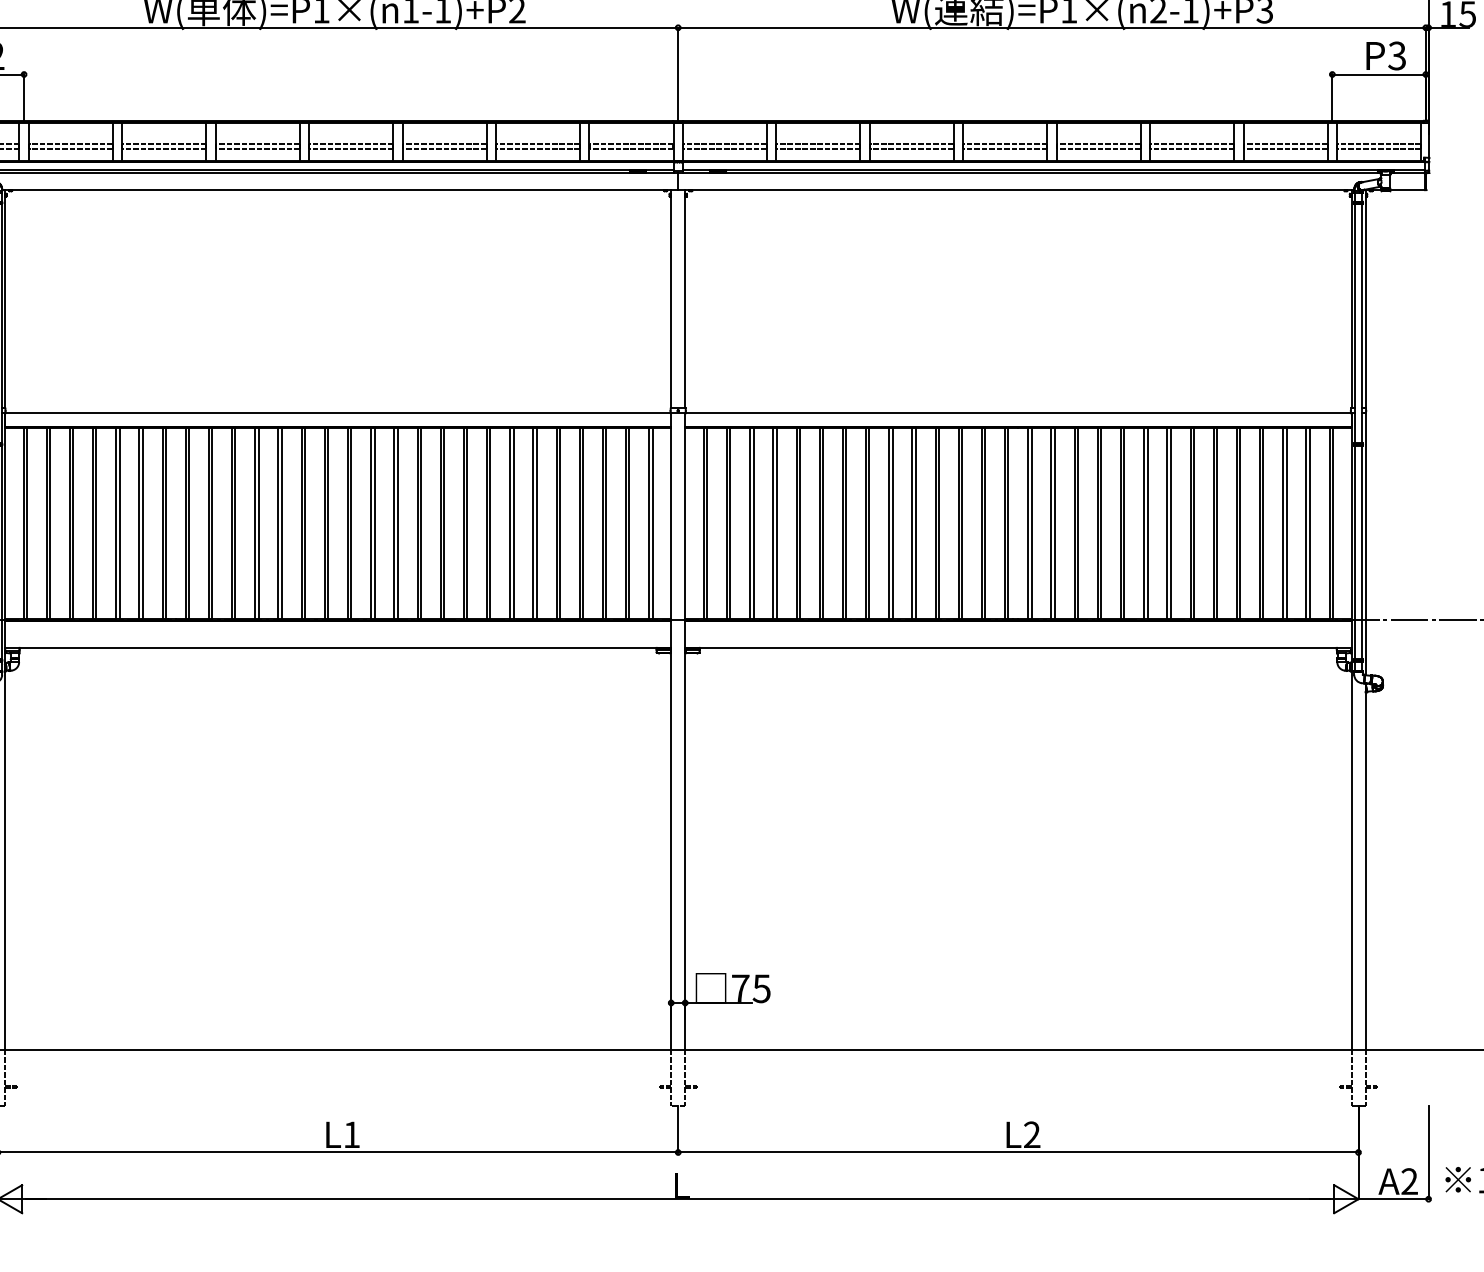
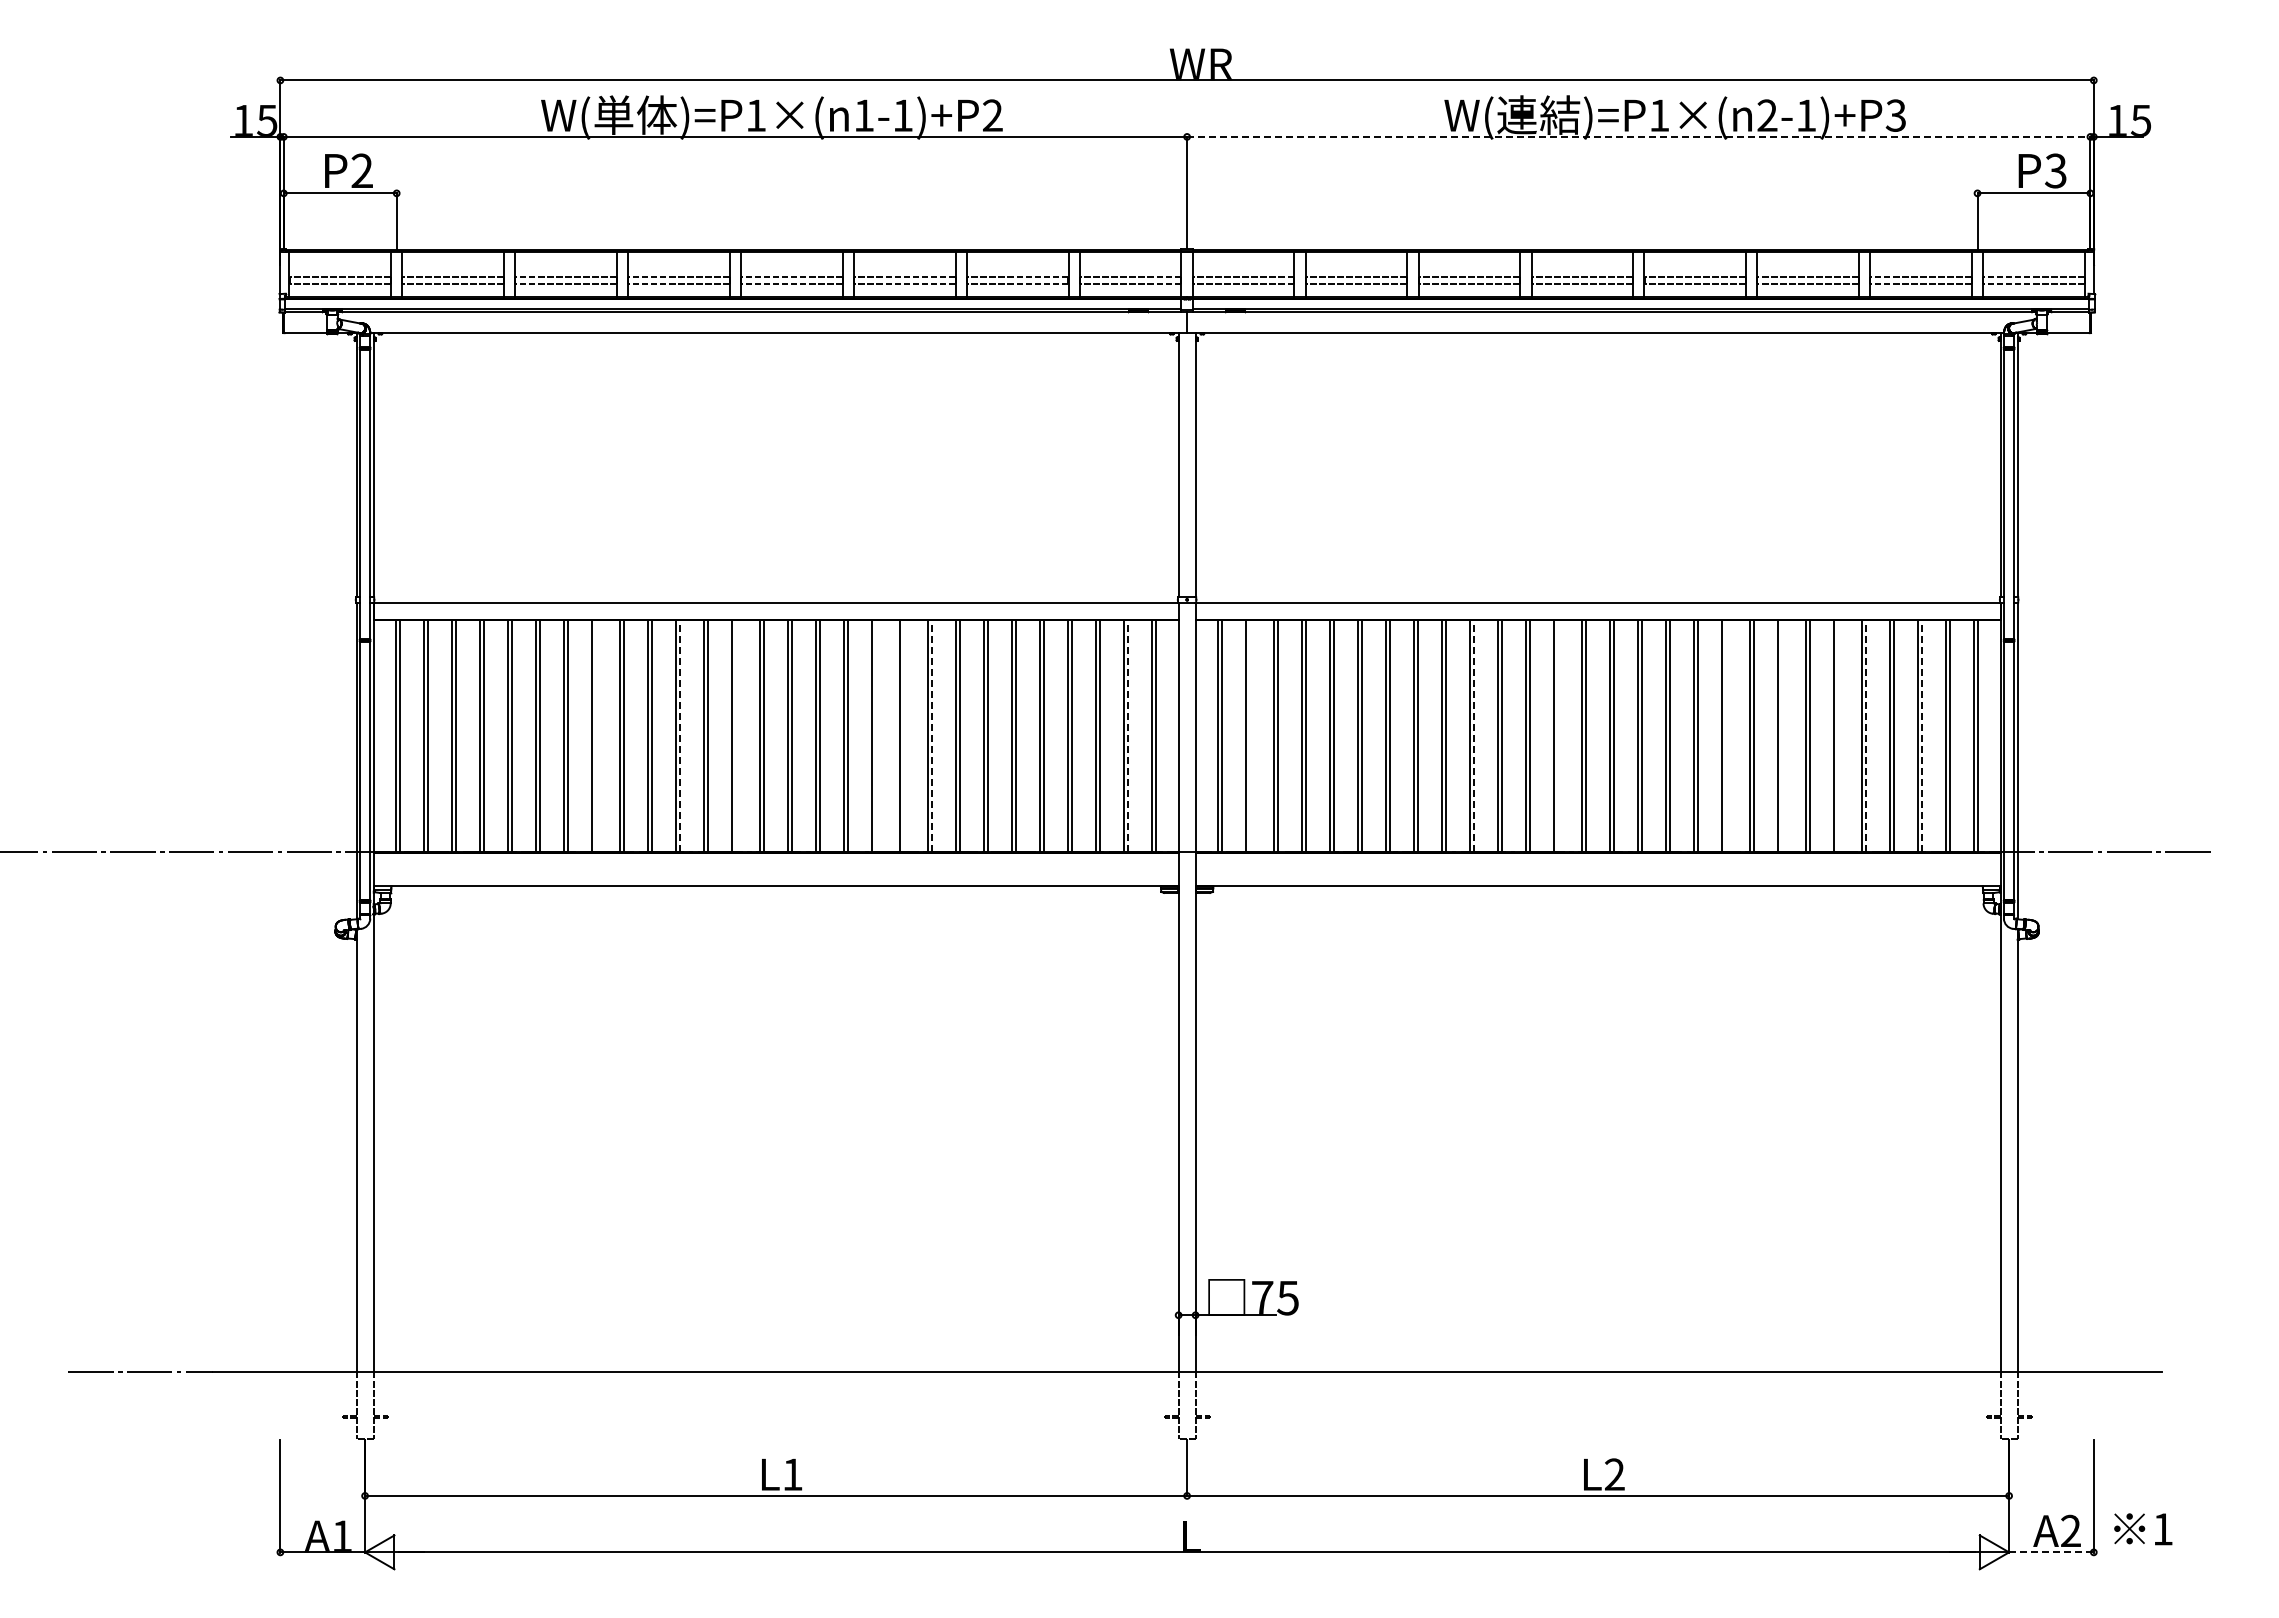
line: (1051, 27) -> (1638, 136), solid -> dashed
line: (189, 523) -> (596, 735), removed
line: (305, 523) -> (736, 735), removed
line: (421, 523) -> (876, 735), removed
line: (444, 523) -> (904, 735), removed
line: (730, 523) -> (1250, 735), removed
line: (985, 523) -> (1558, 735), removed
line: (1124, 523) -> (1726, 735), removed
line: (1170, 523) -> (1782, 735), removed
line: (1217, 523) -> (1838, 735), removed
line: (258, 524) -> (680, 736), solid -> dashed
line: (467, 524) -> (932, 736), solid -> dashed
line: (629, 524) -> (1128, 736), solid -> dashed
line: (916, 524) -> (1474, 736), solid -> dashed
line: (1240, 524) -> (1866, 736), solid -> dashed
line: (1286, 524) -> (1922, 736), solid -> dashed
line: (1393, 1199) -> (2051, 1552), solid -> dashed

